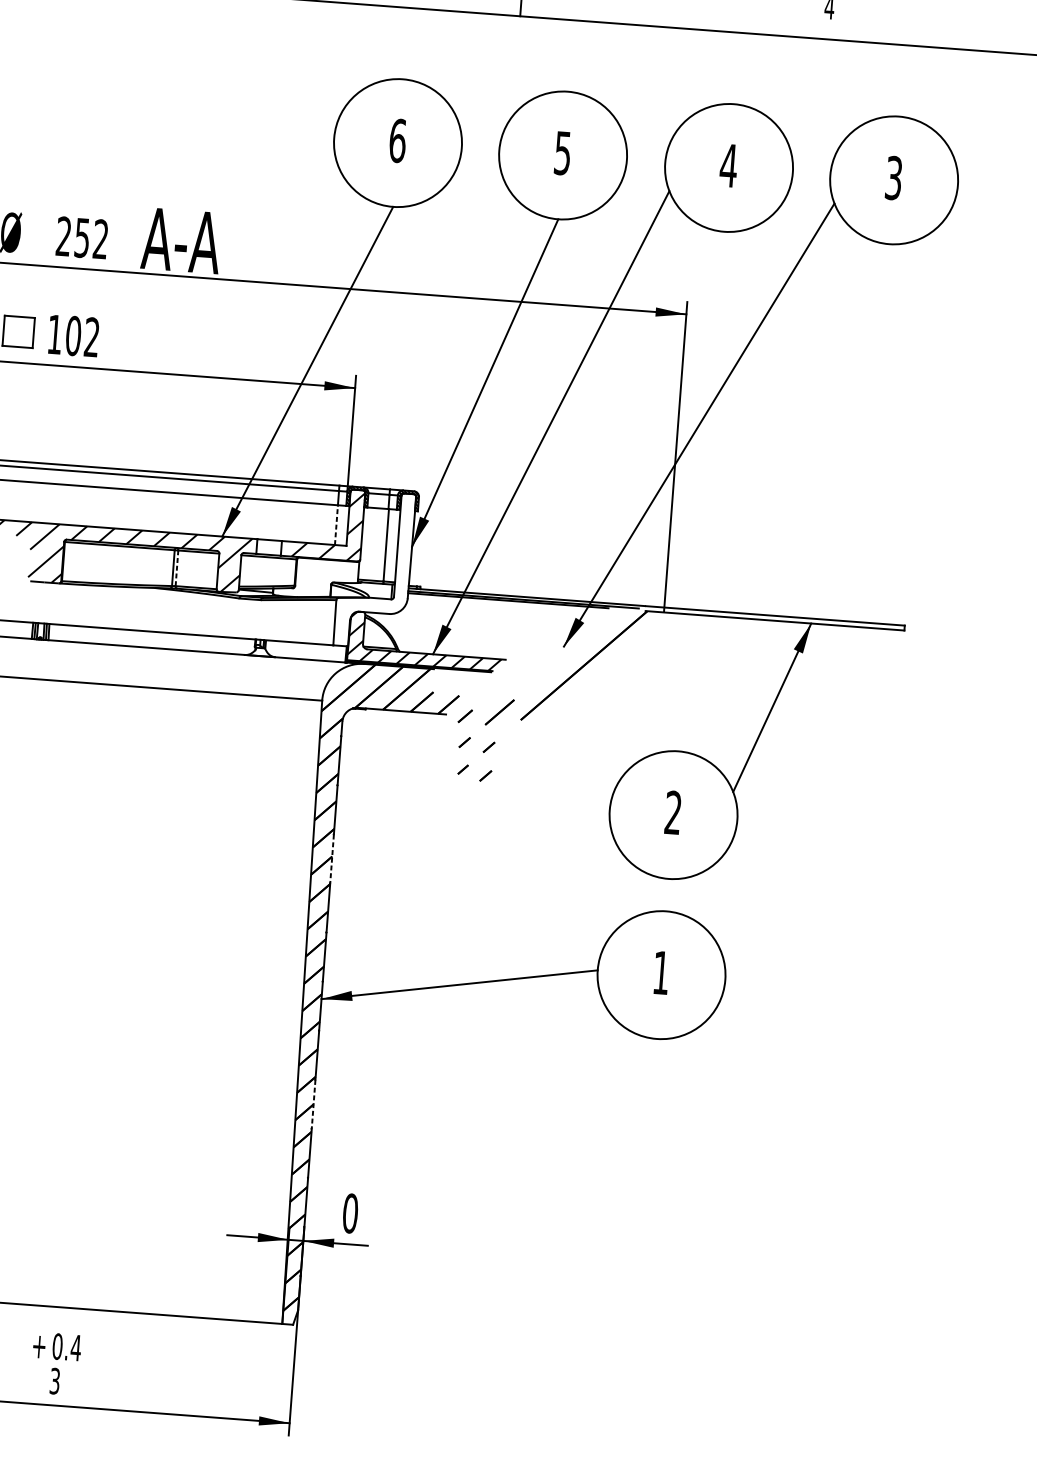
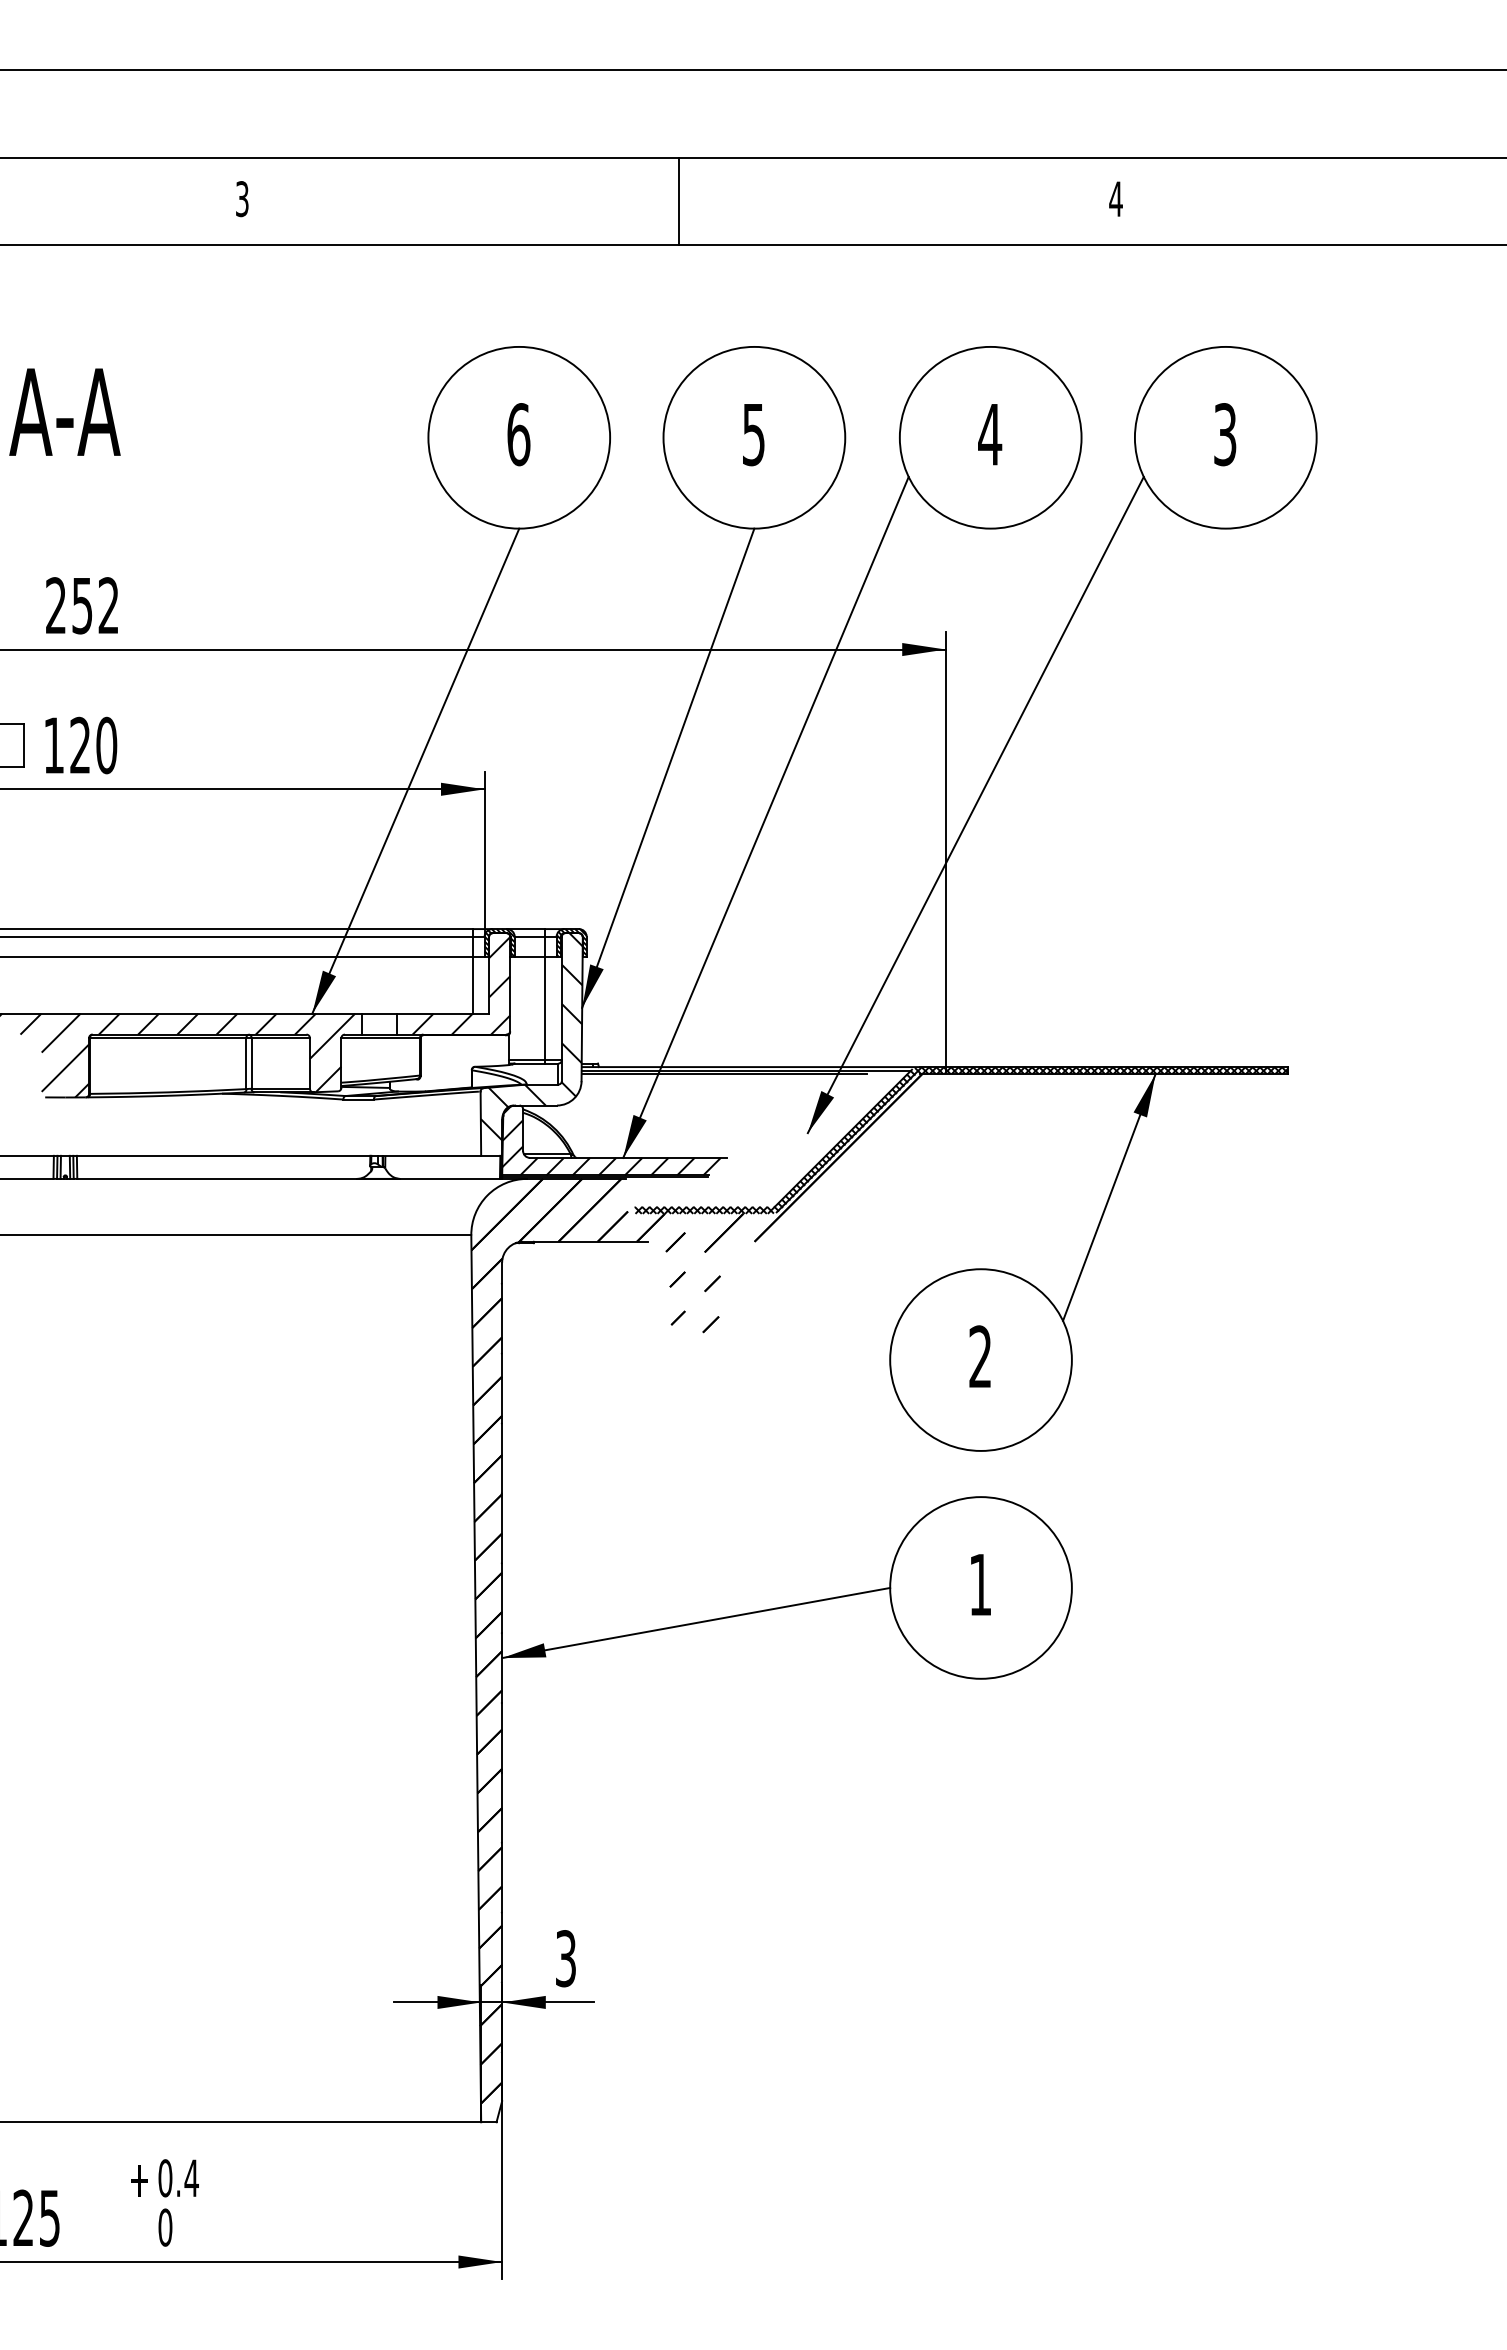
text: (181, 240) -> (64, 411), moved
text: (82, 336) -> (93, 745), 102 -> 120
line: (336, 524) -> (472, 984), dashed -> solid
hatch: (374, 564) -> (531, 1036), added
line: (176, 567) -> (251, 1062), dashed -> solid
hatch: (671, 659) -> (961, 1140), added
line: (332, 858) -> (502, 1458), dashed -> solid
line: (313, 1104) -> (502, 1807), dashed -> solid
text: (350, 1213) -> (565, 1958), 0 -> 3
text: (55, 1381) -> (165, 2227), 3 -> 0

